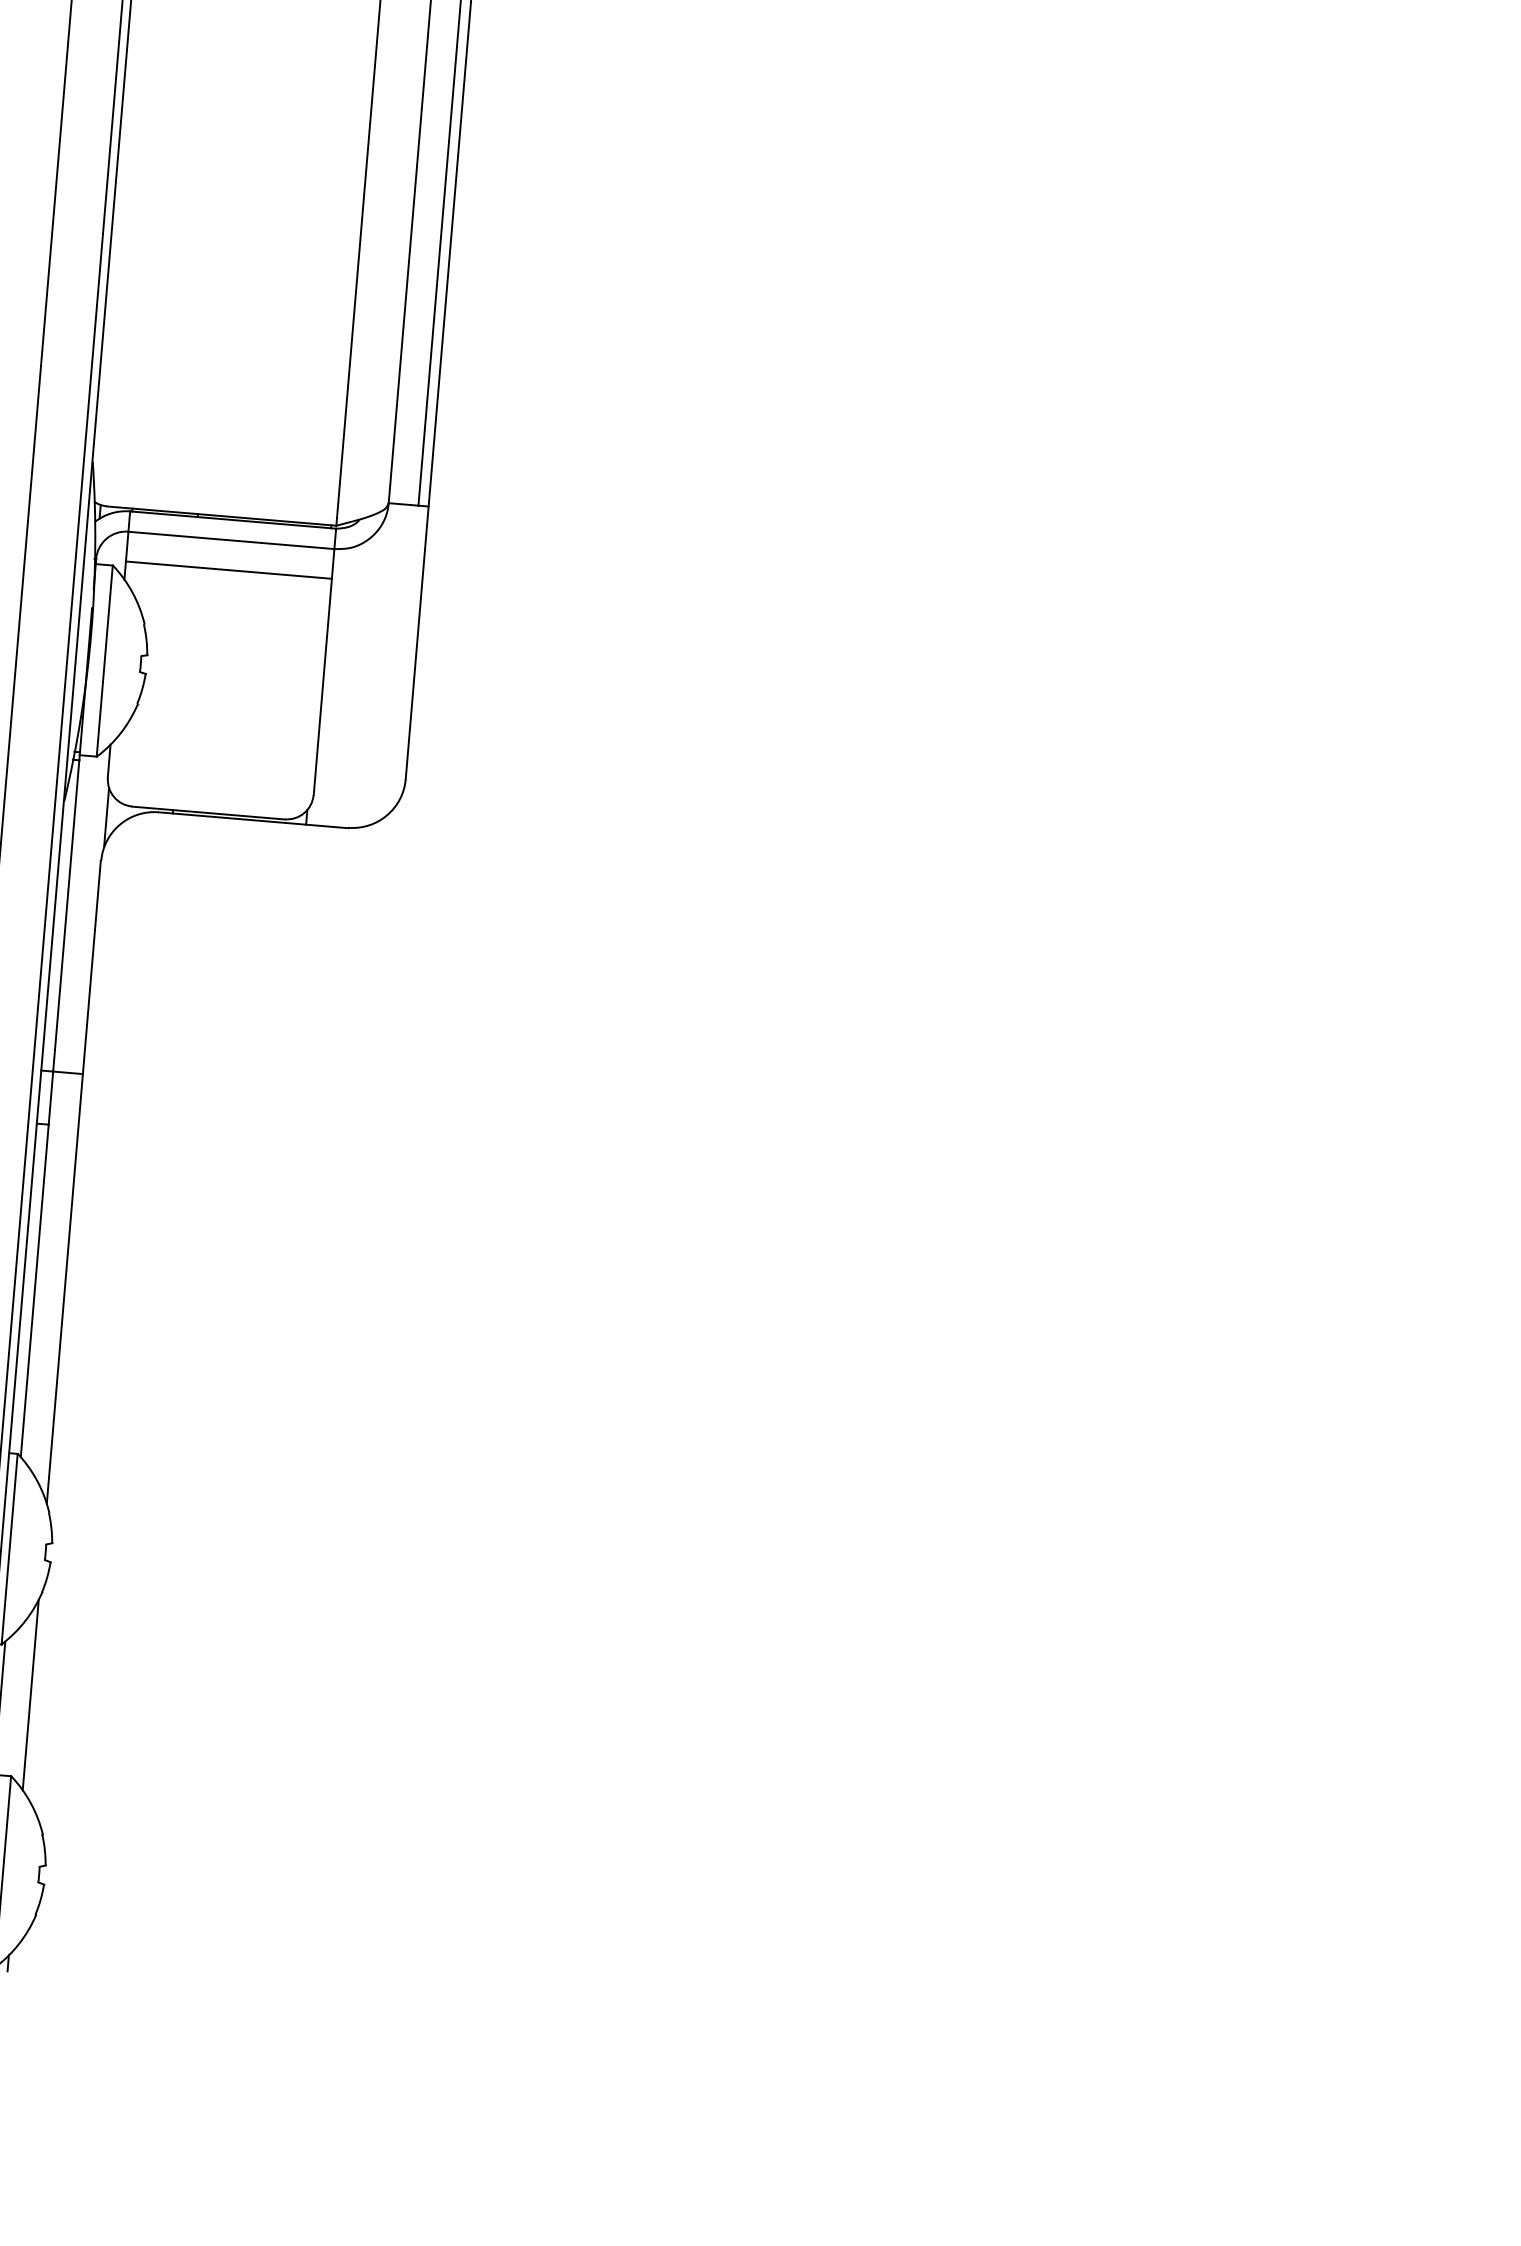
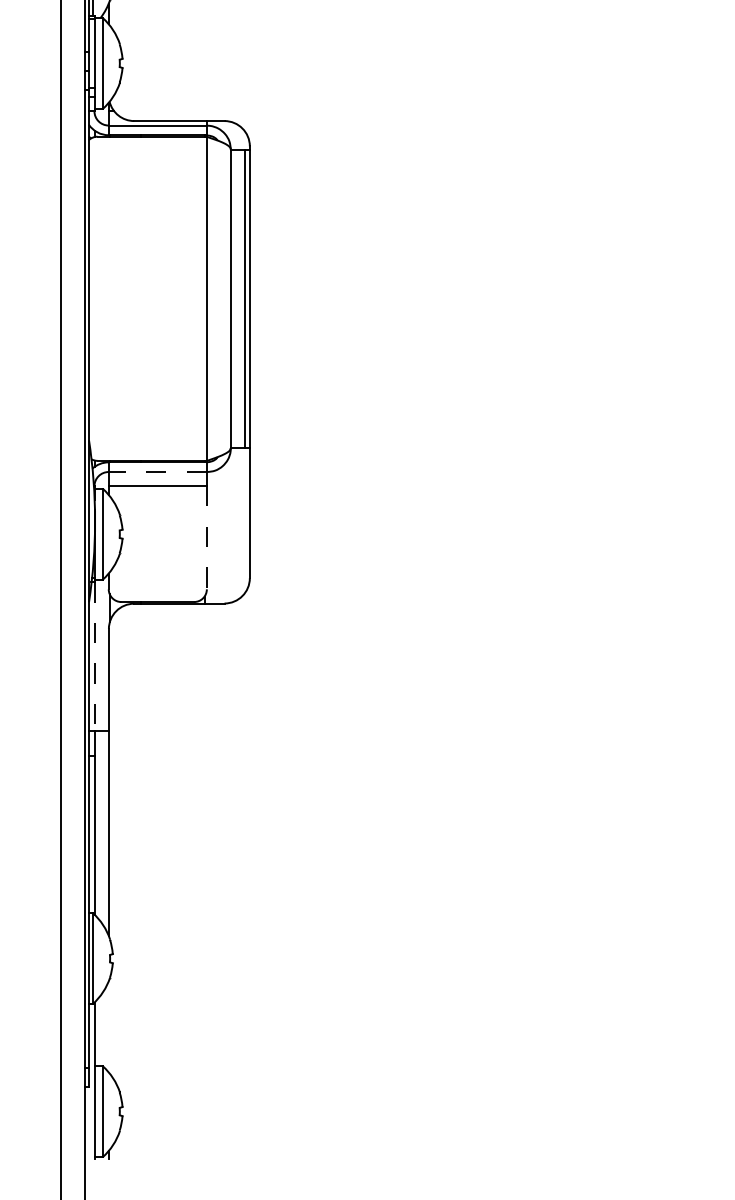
line: (230, 541) -> (157, 472), solid -> dashed
line: (321, 686) -> (206, 537), solid -> dashed
line: (66, 915) -> (94, 656), solid -> dashed
line: (30, 1694) -> (108, 1026), removed

